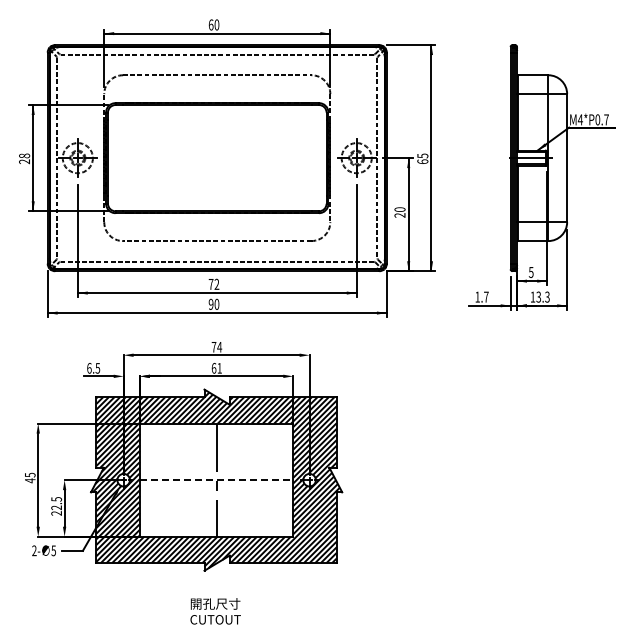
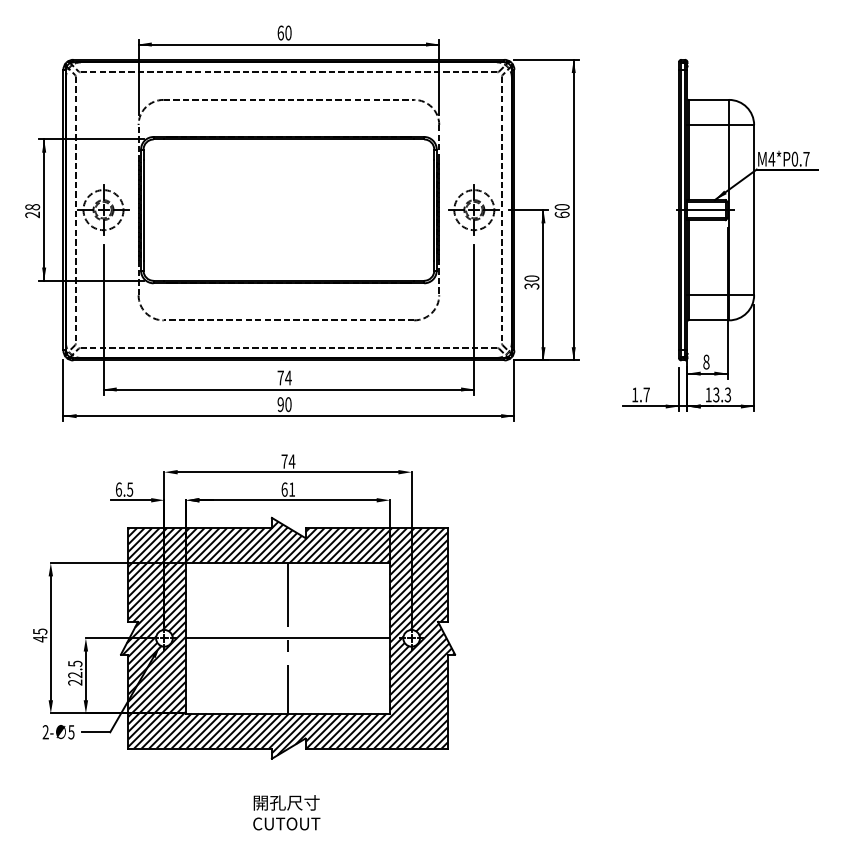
text: (422, 155) -> (561, 206), 65 -> 60
text: (400, 215) -> (532, 286), 20 -> 30
text: (530, 271) -> (705, 360), 5 -> 8
text: (216, 283) -> (287, 376), 72 -> 74
line: (216, 480) -> (287, 638), dashed -> solid

